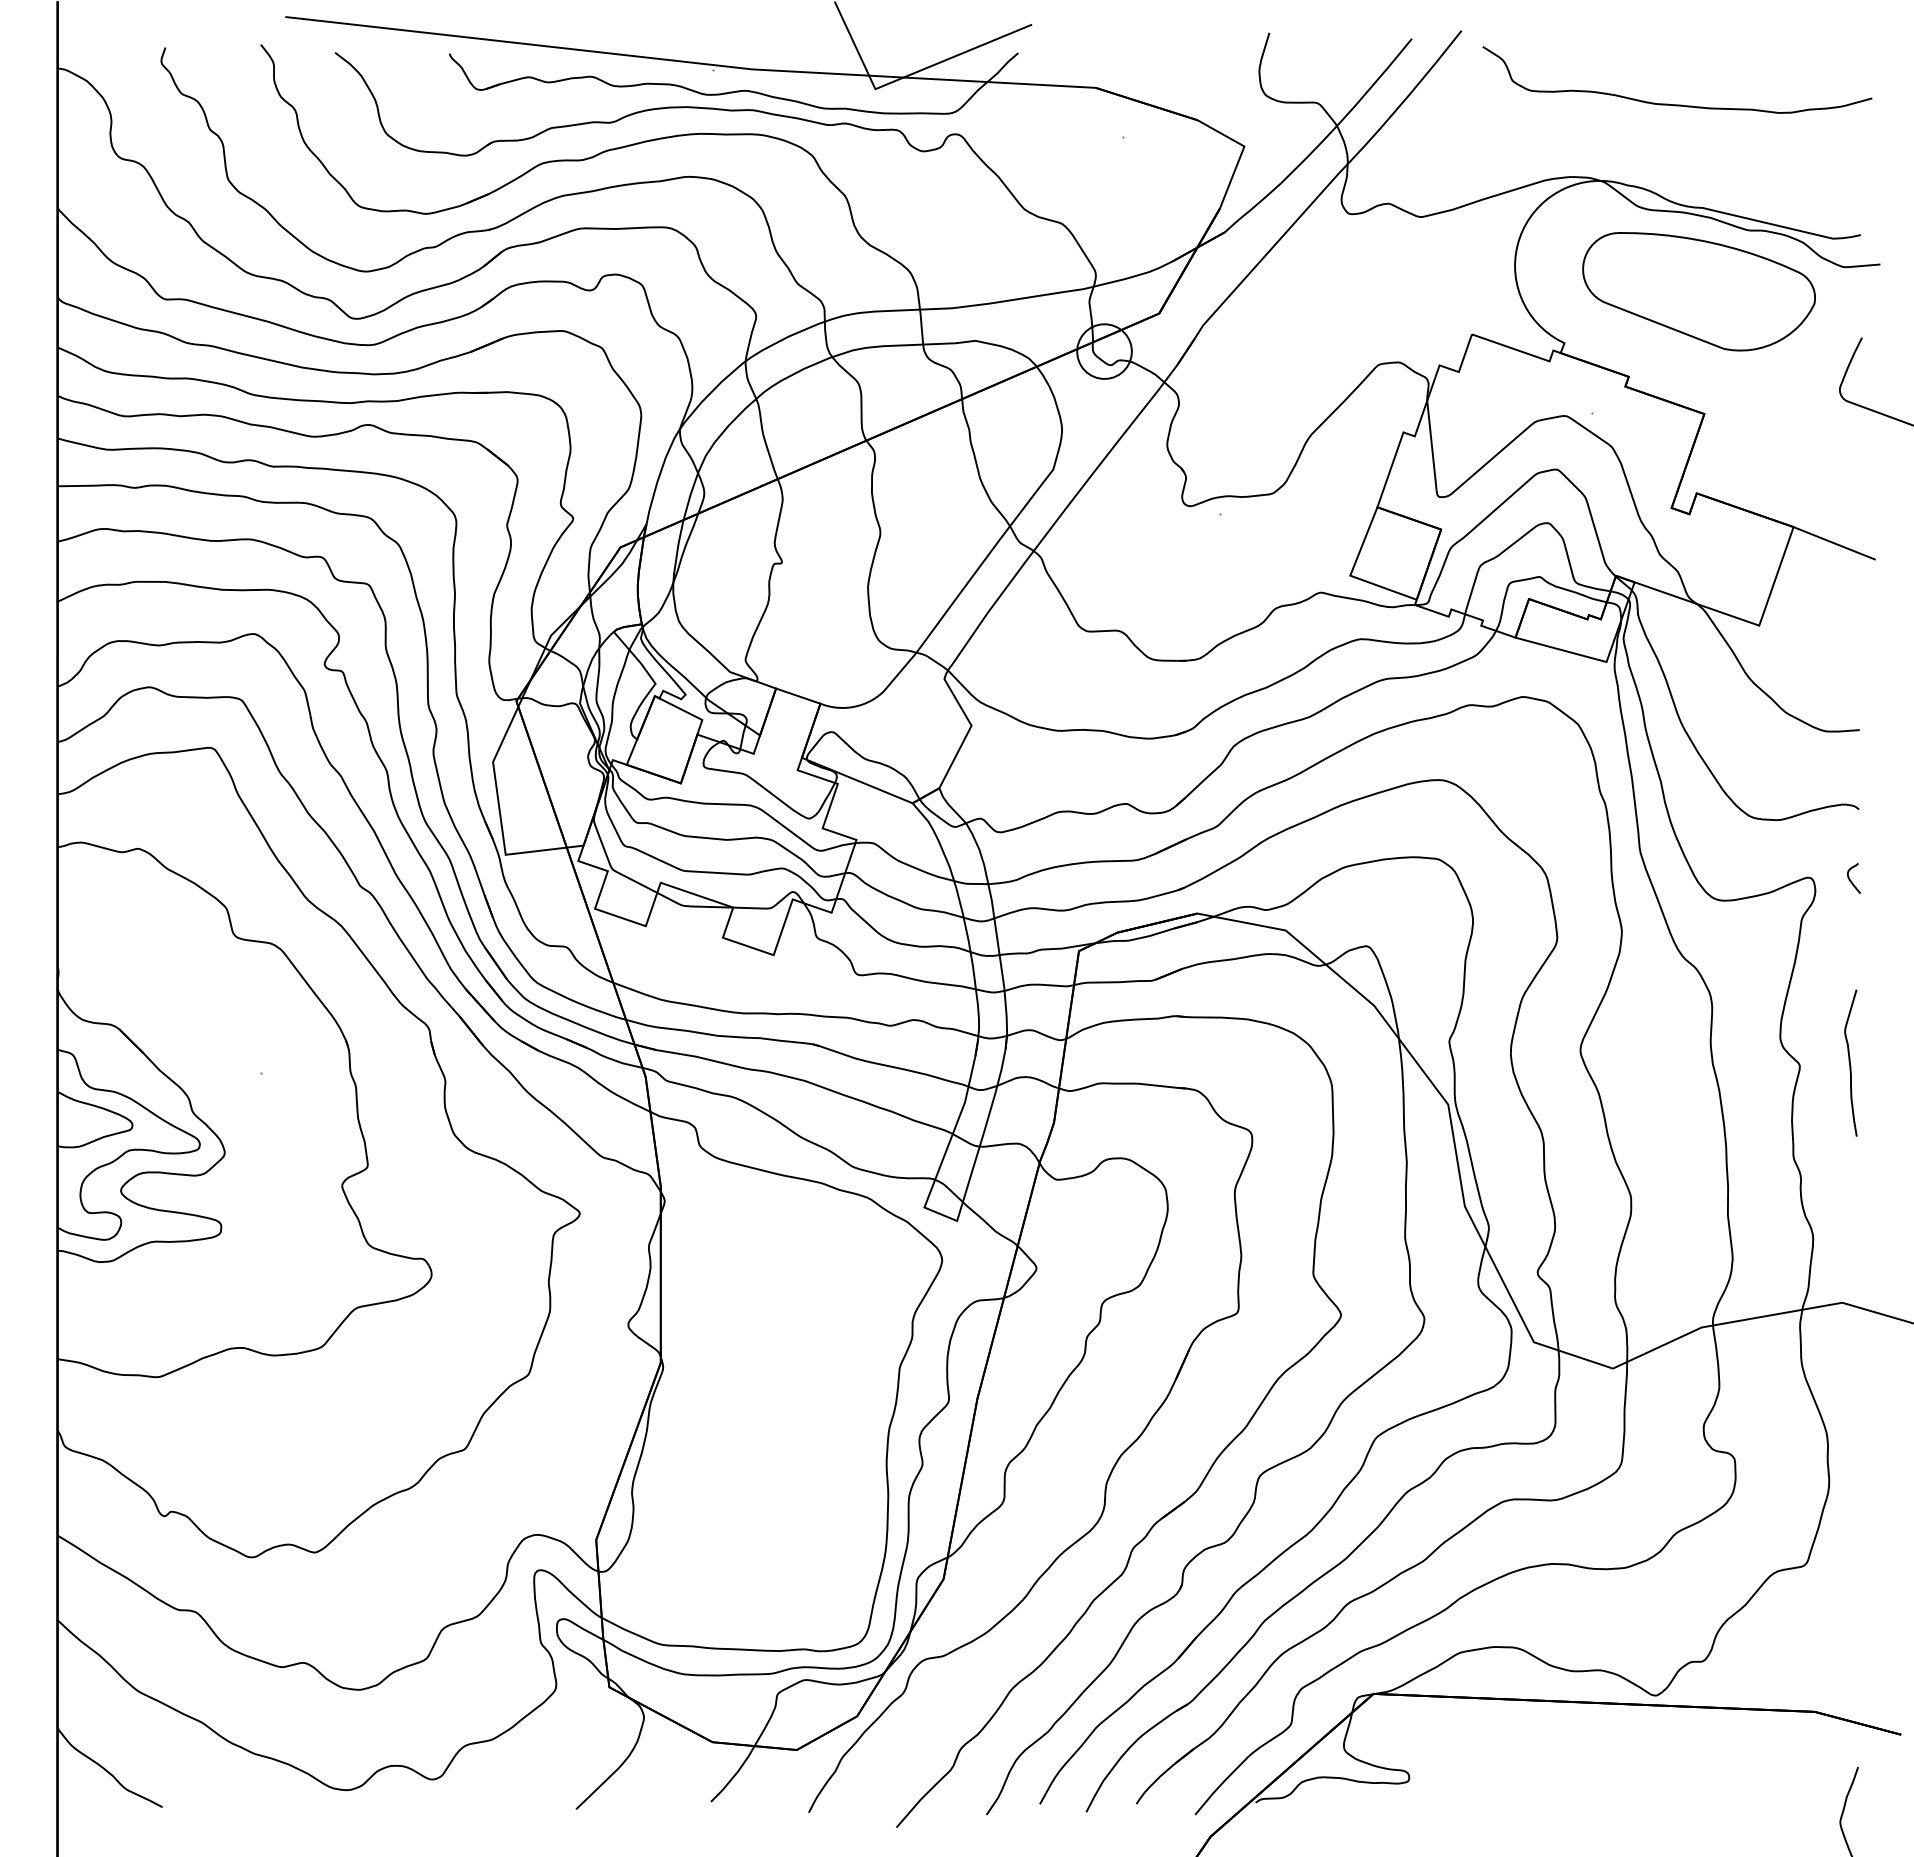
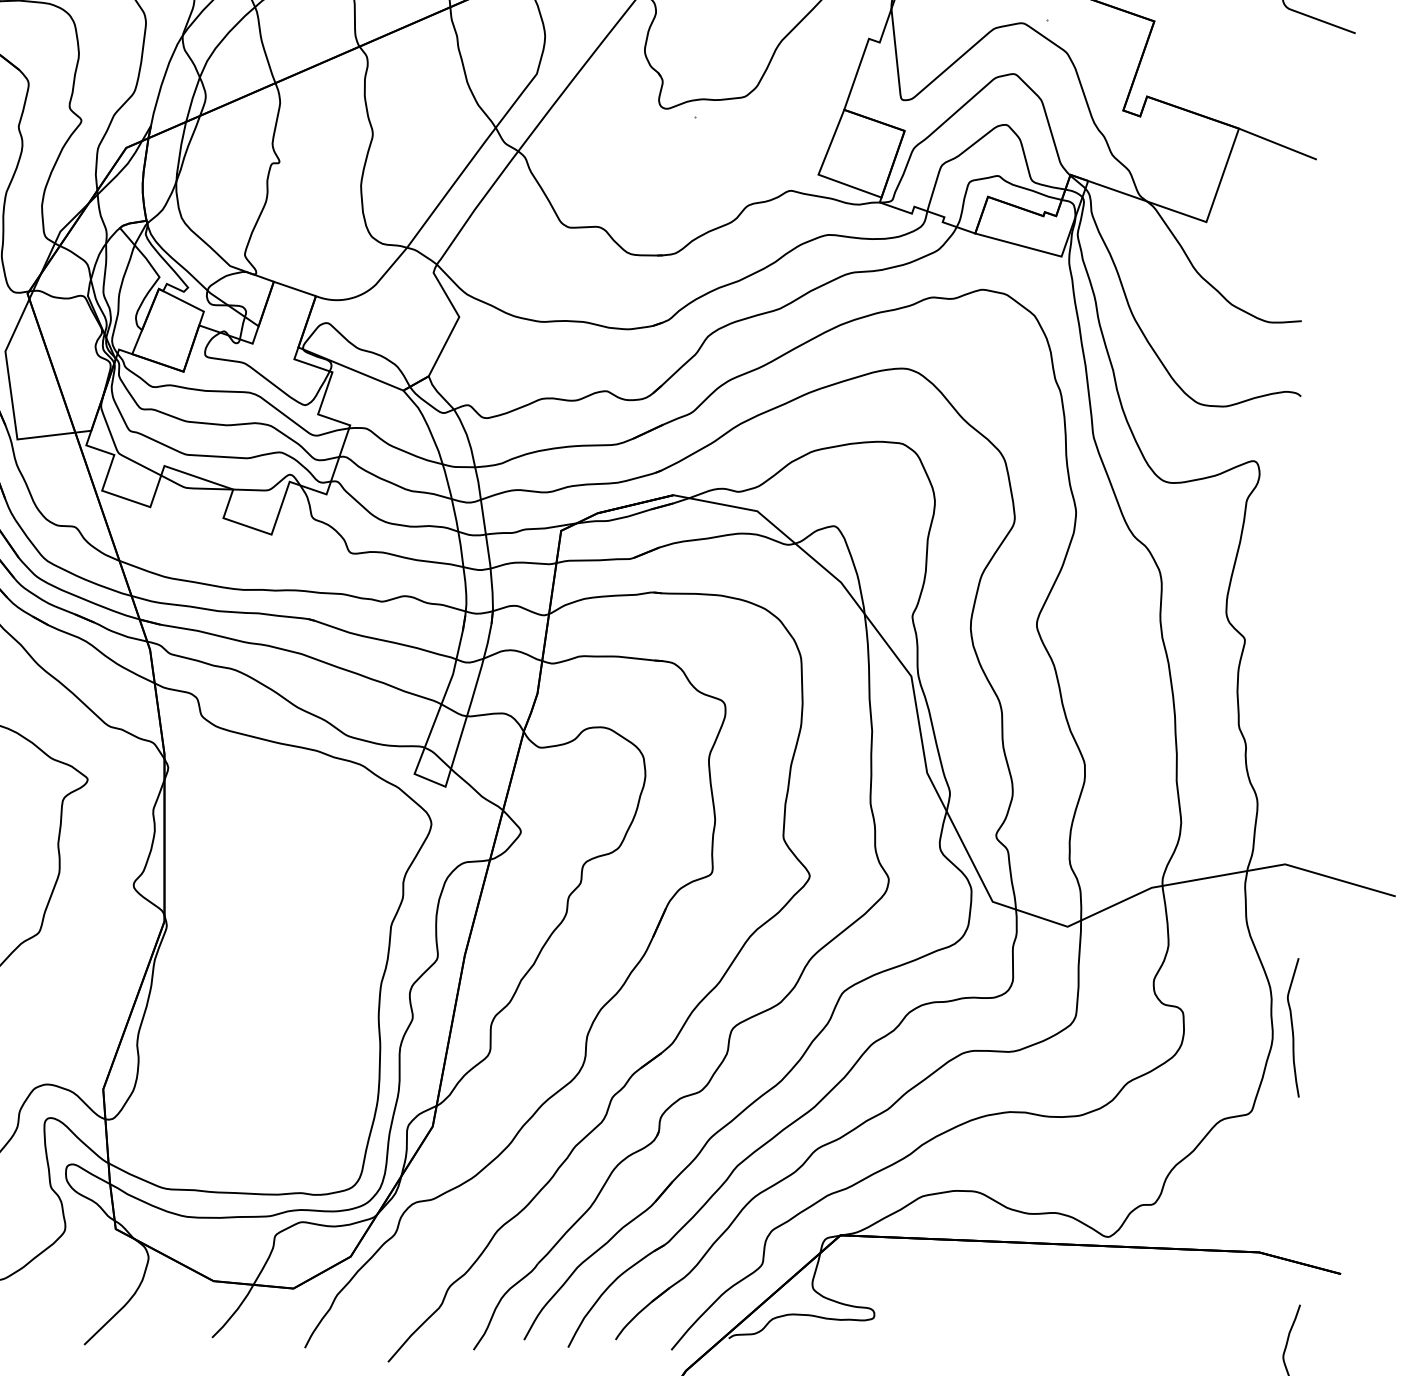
curve: (1851, 880) -> (1293, 463), removed
curve: (1850, 1062) -> (1292, 1027), moved

